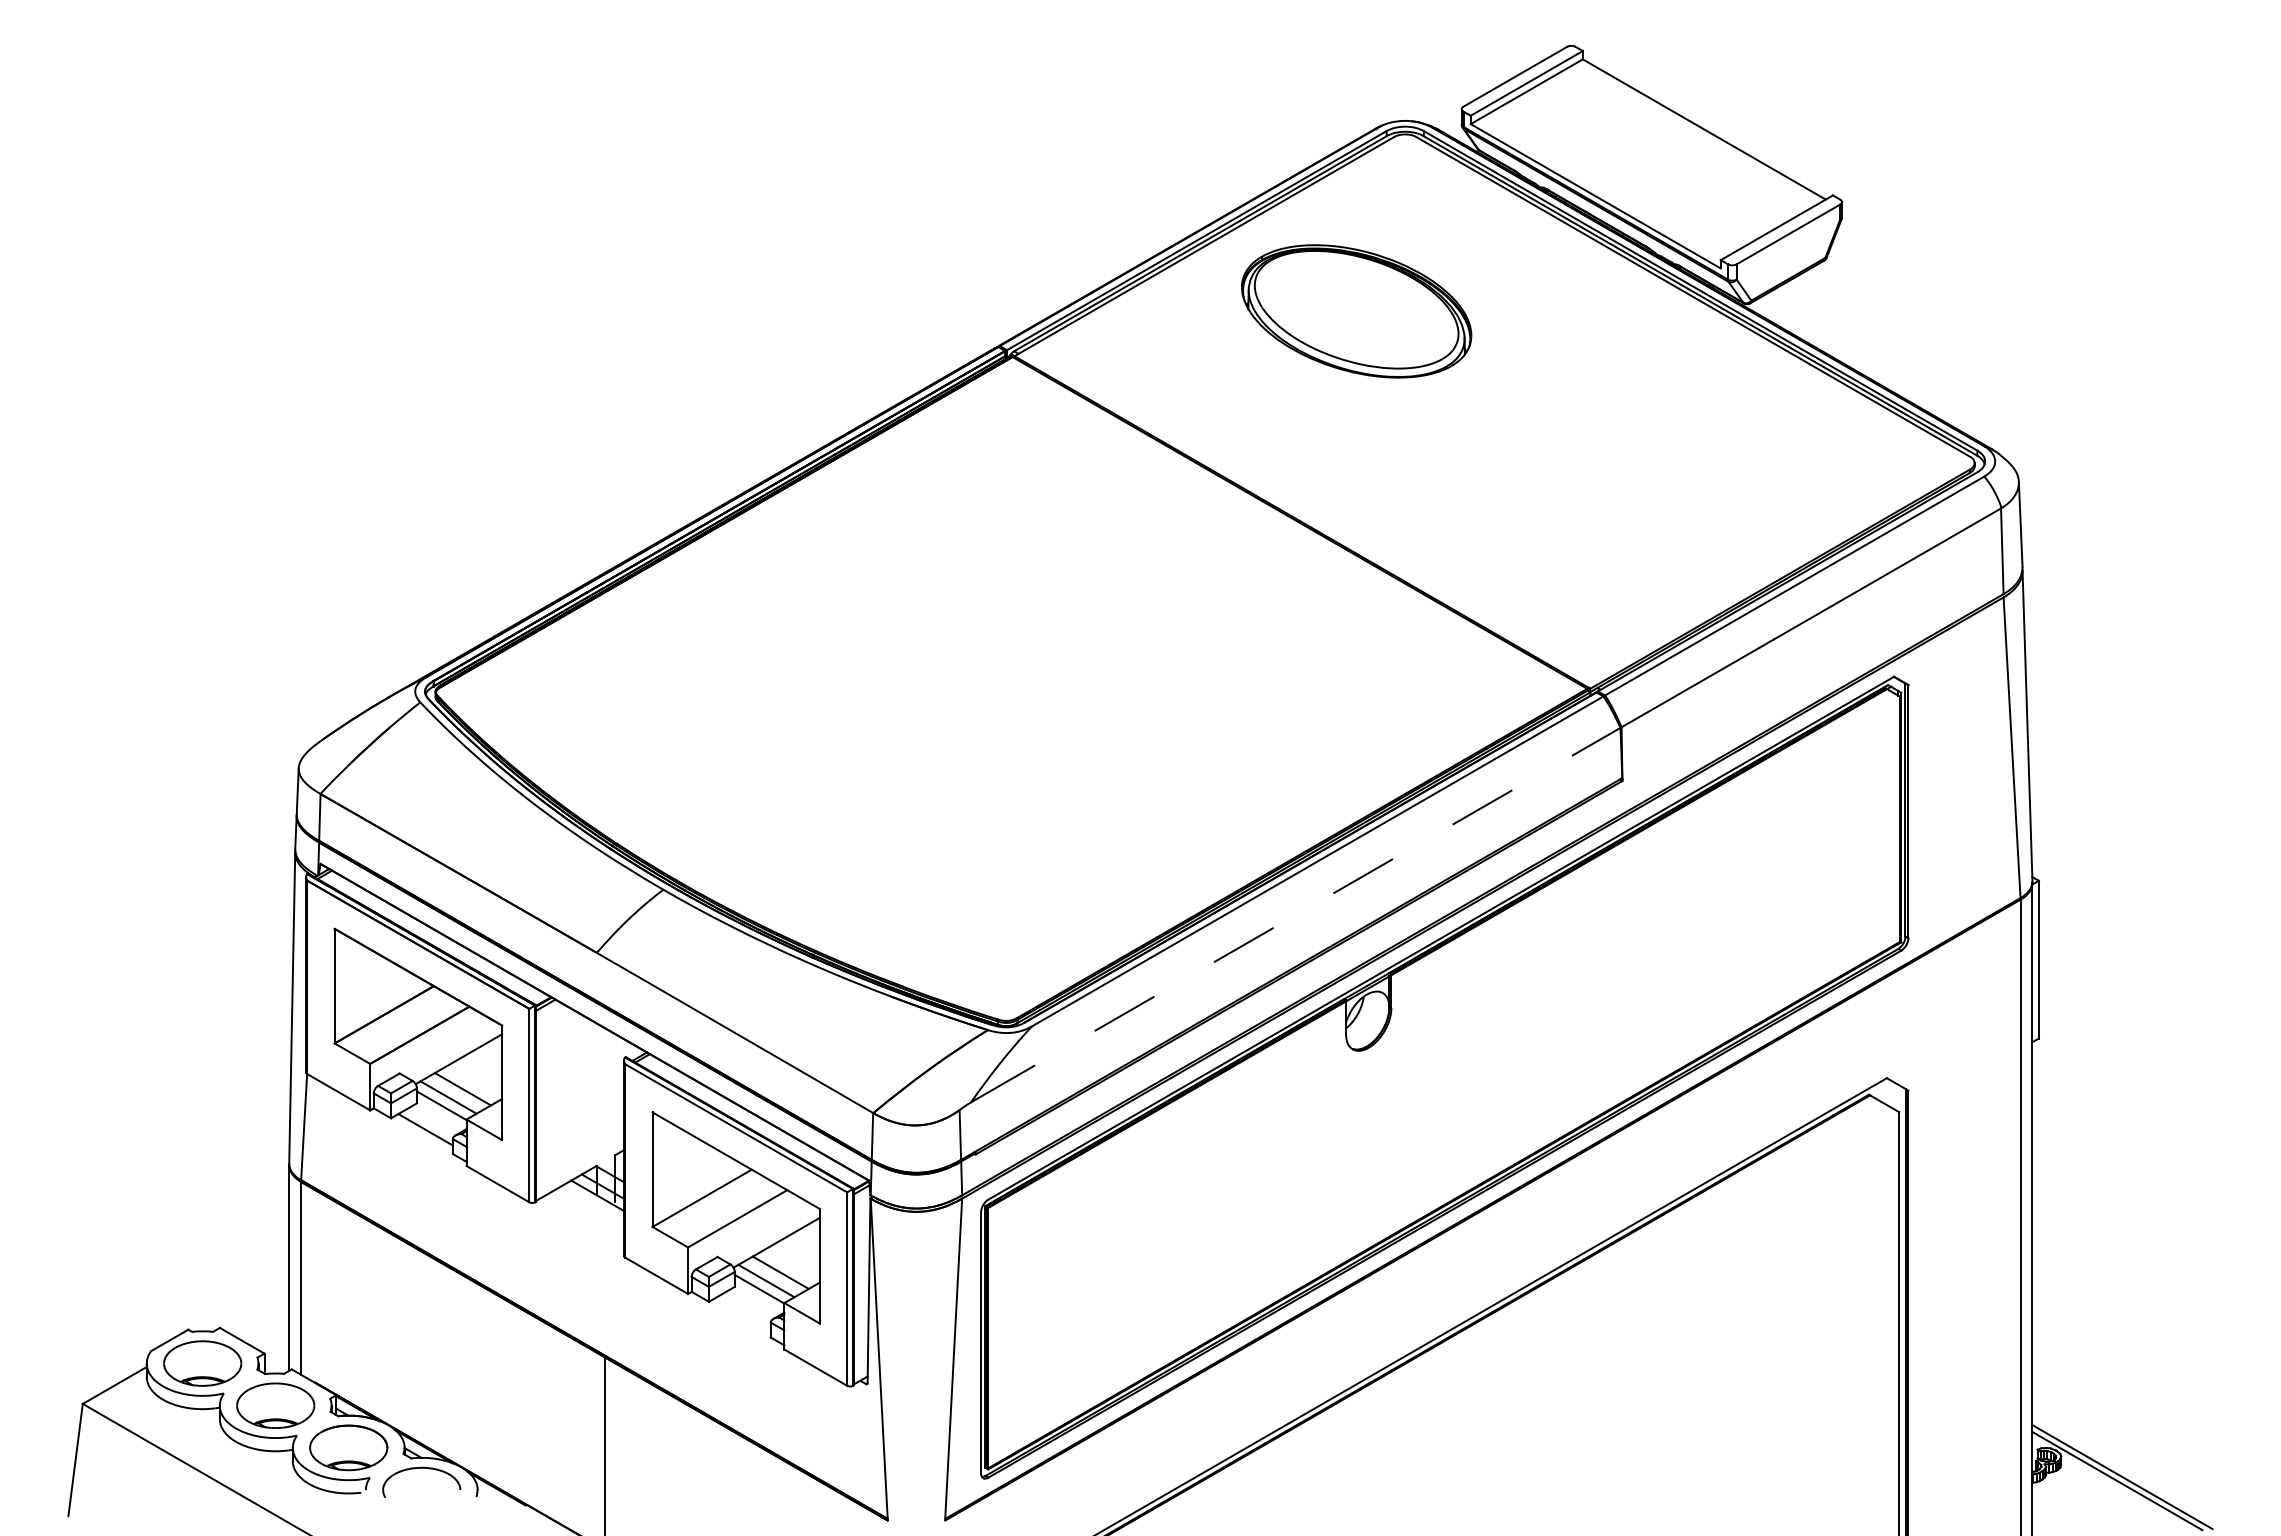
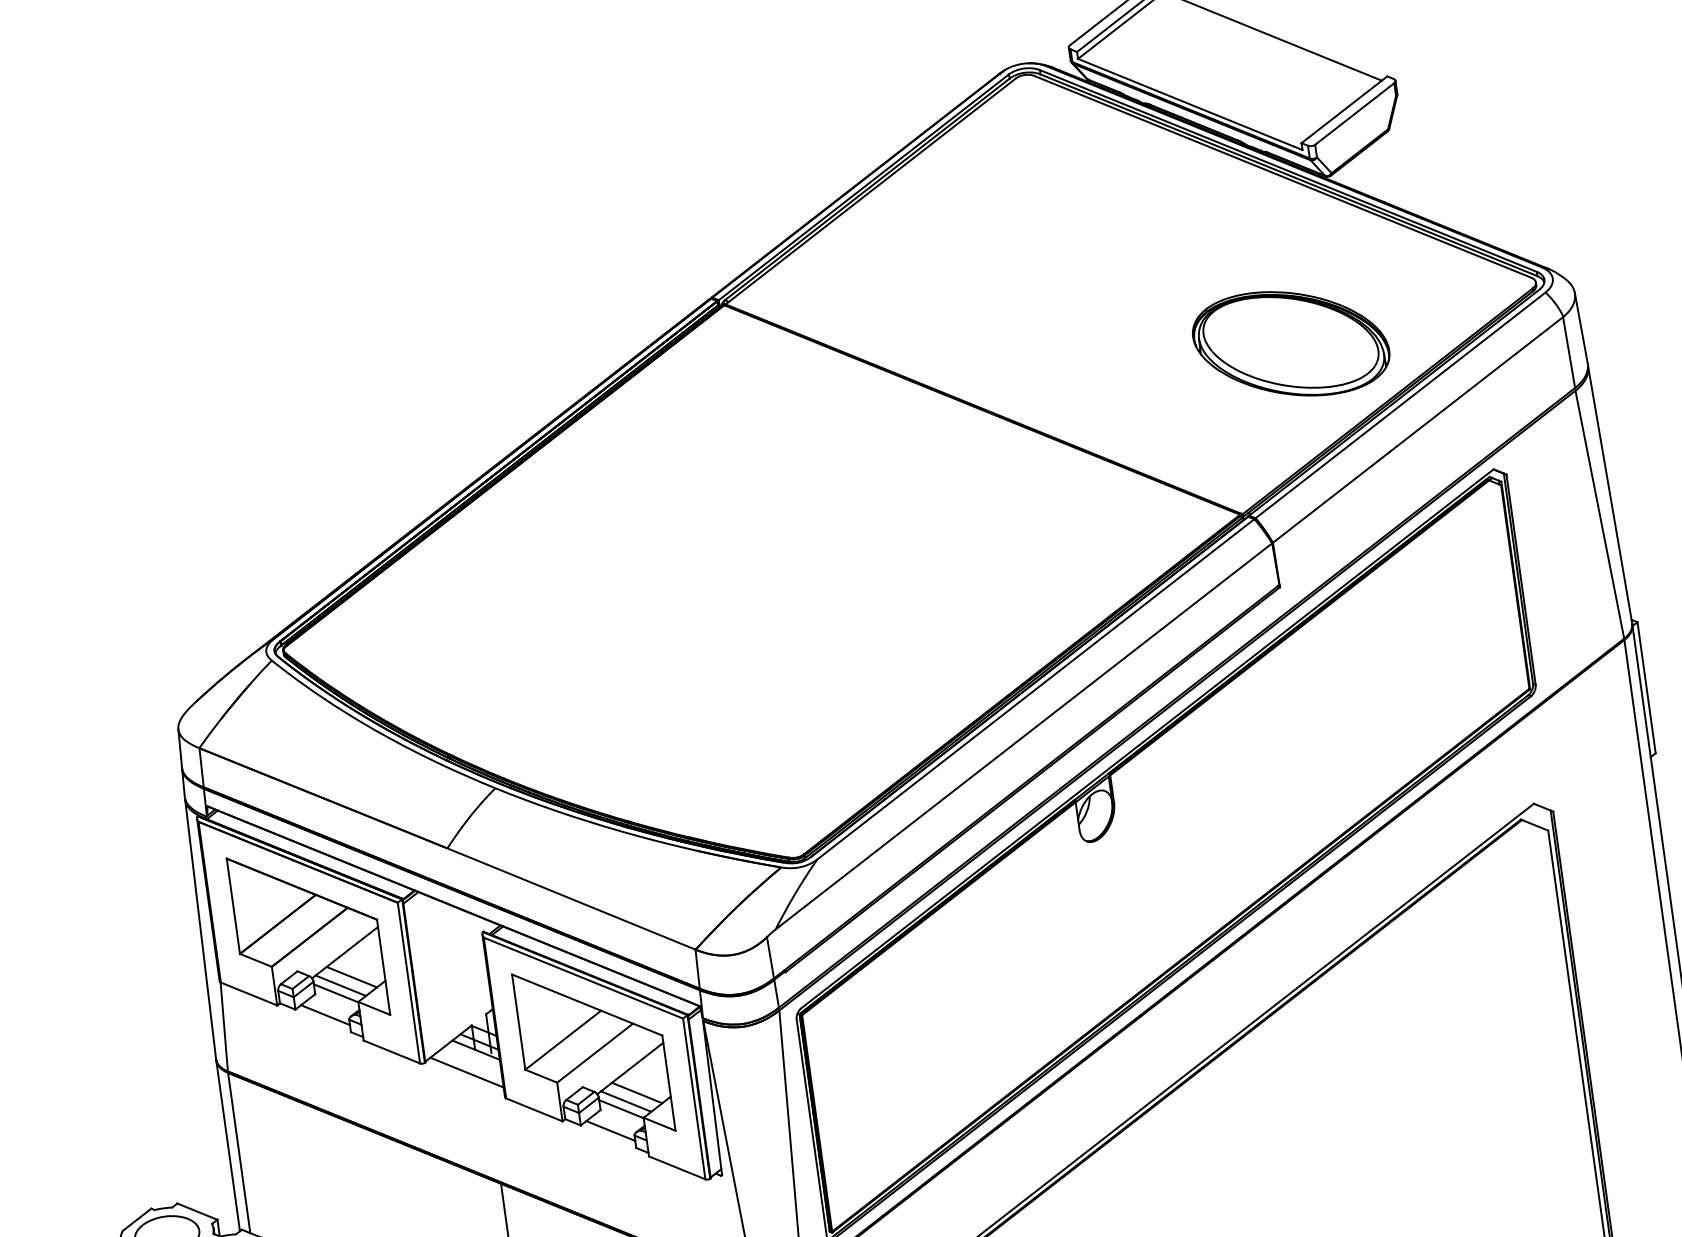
part: (1356, 311) -> (1291, 343), moved
line: (1298, 913) -> (1025, 734), dashed -> solid
line: (583, 1220) -> (467, 1072), added
line: (743, 1313) -> (610, 1131), added

